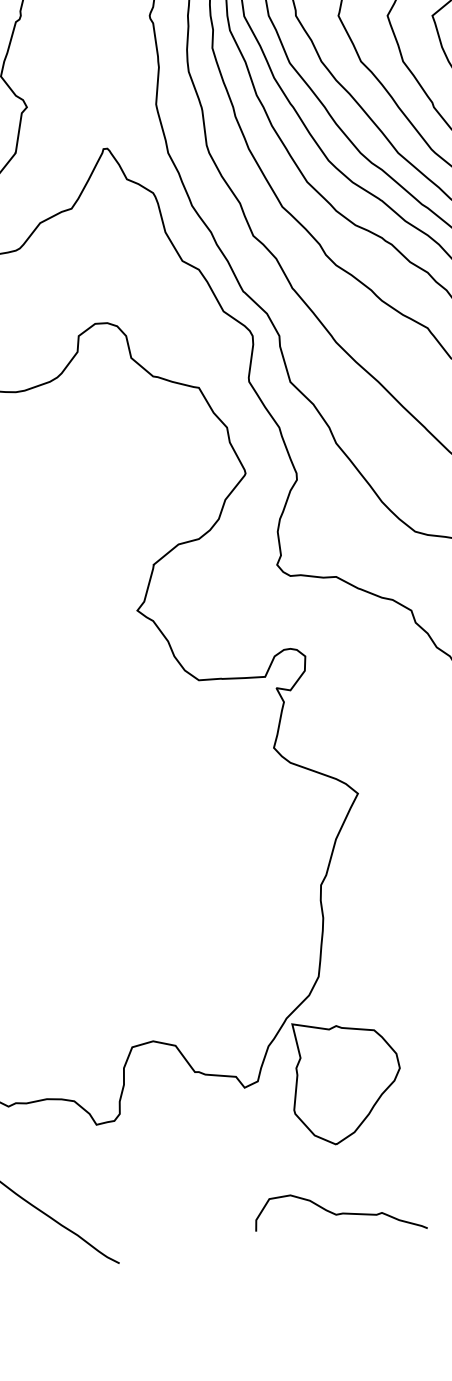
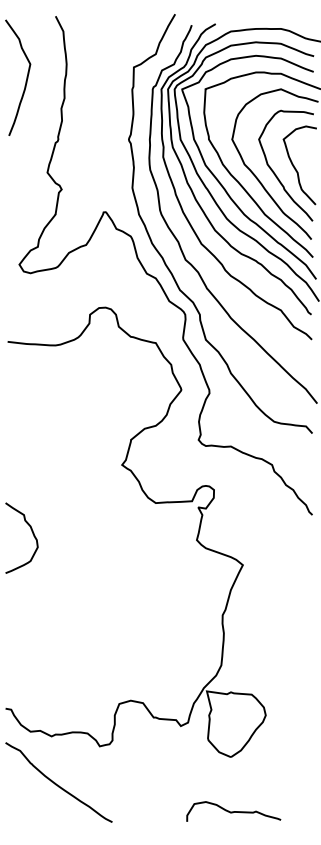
curve: (340, 1212) -> (233, 811), moved

